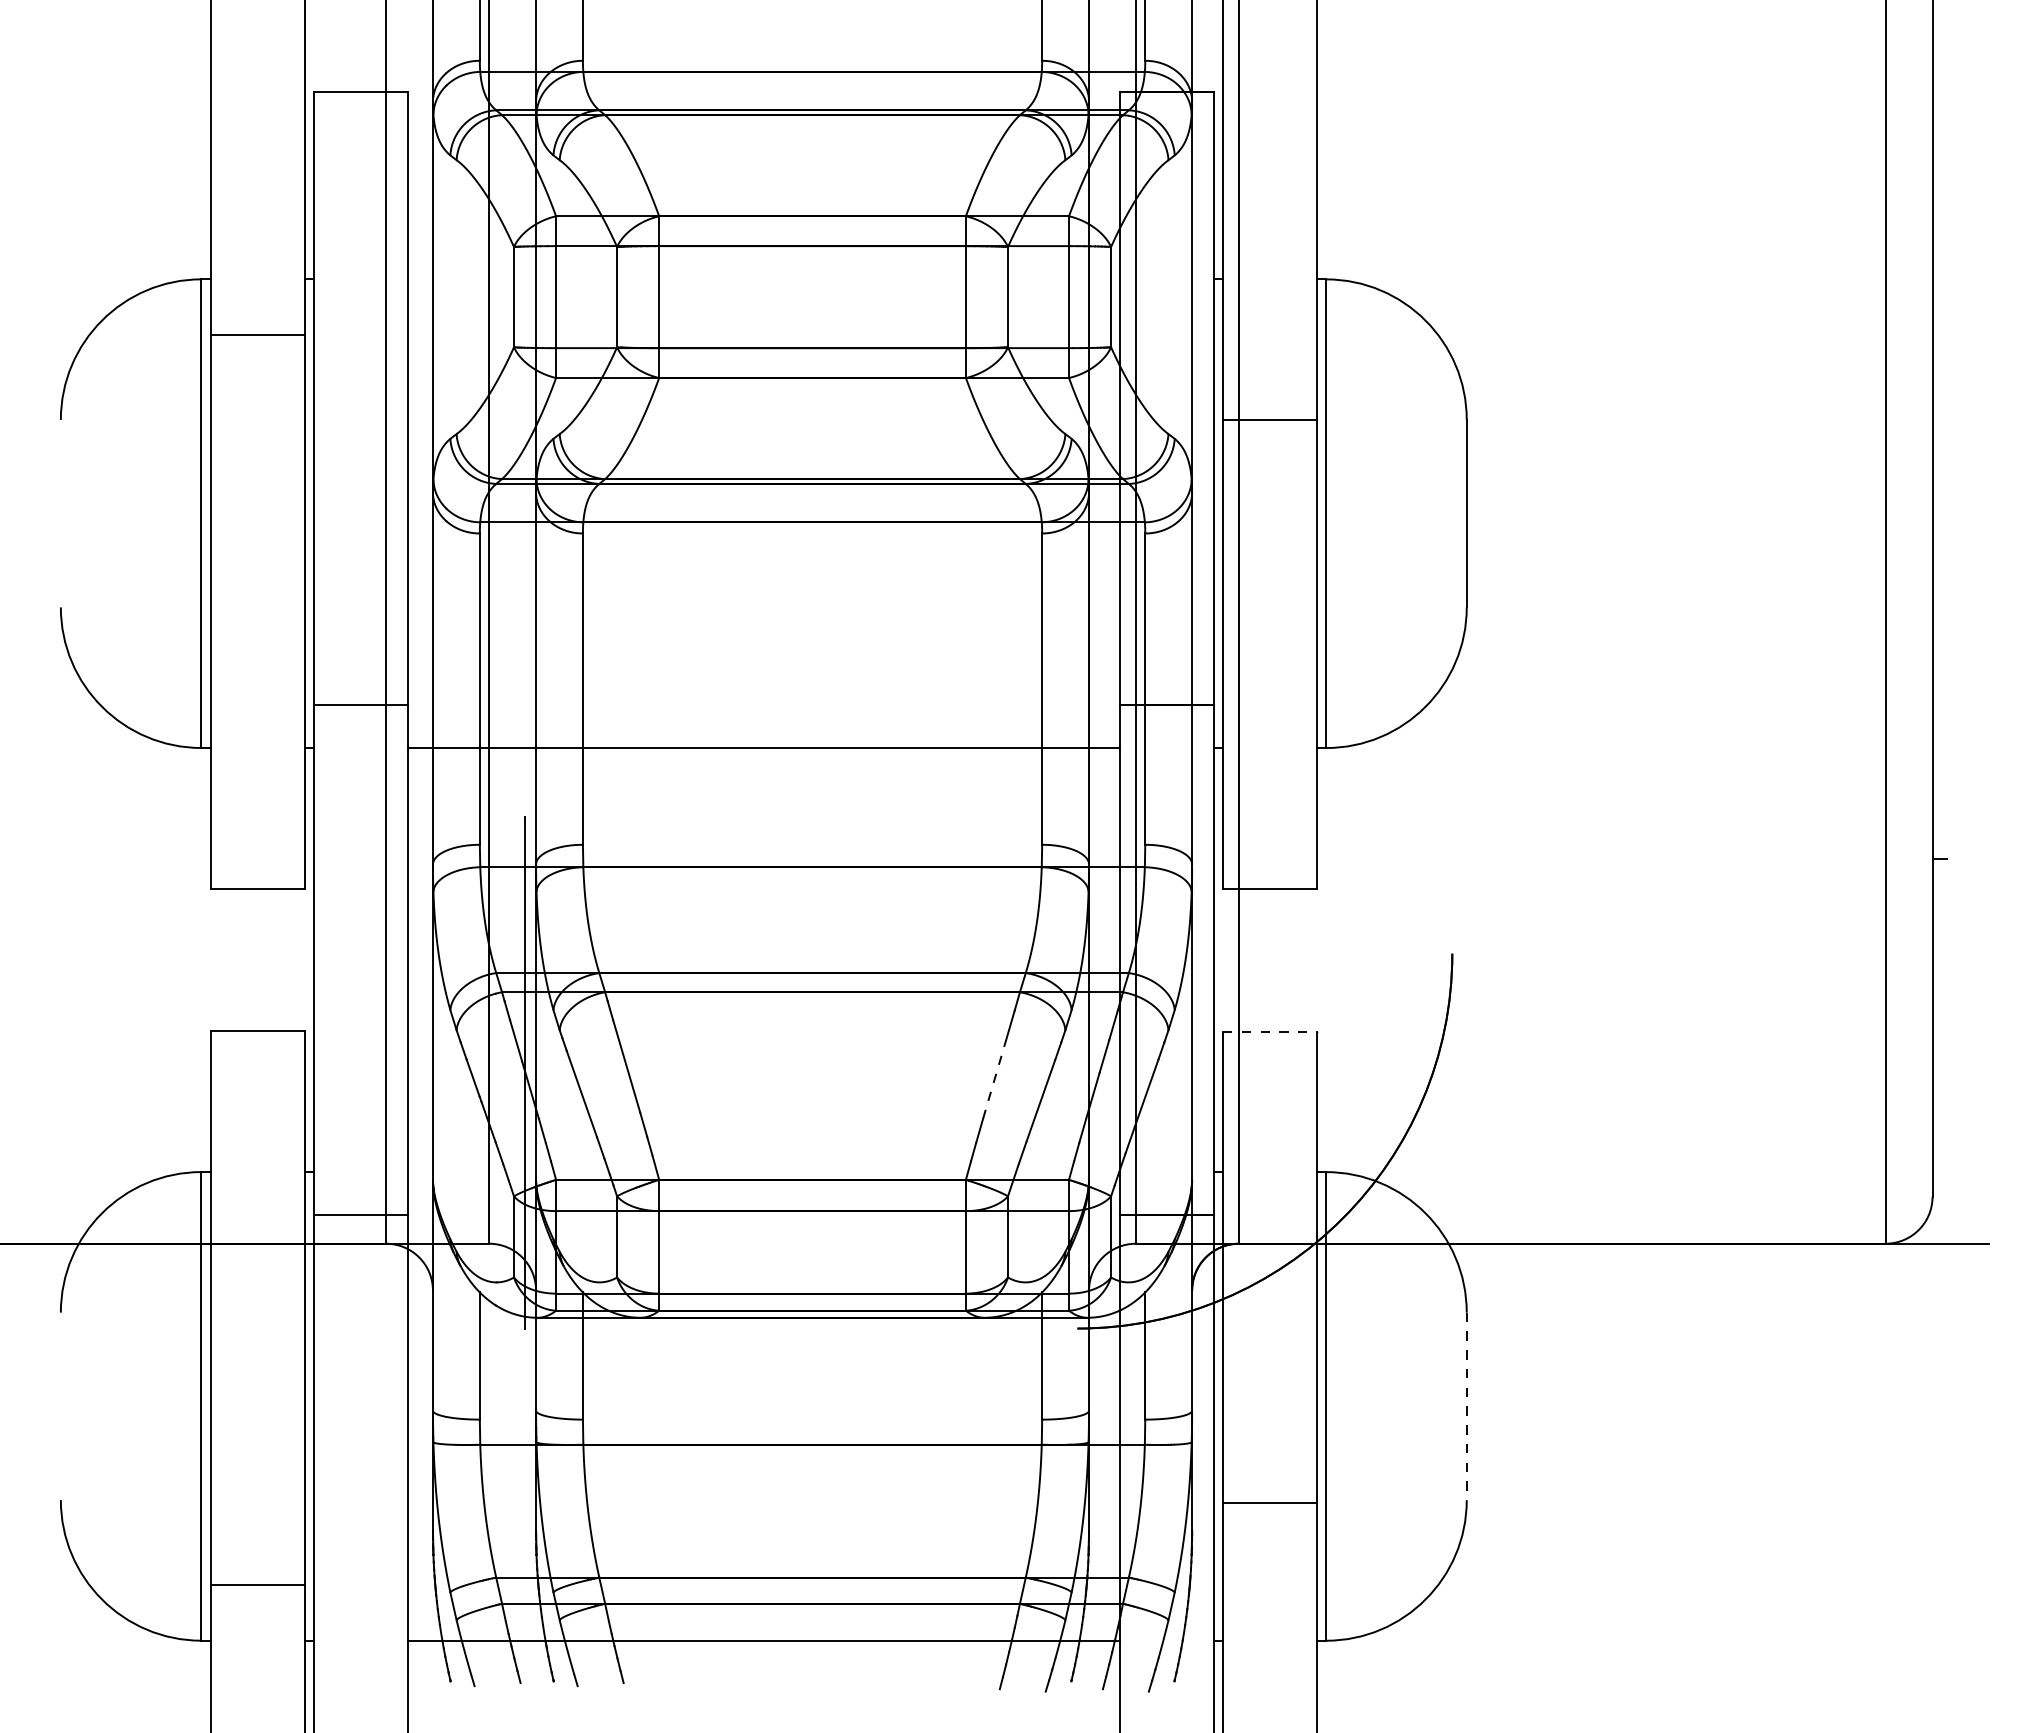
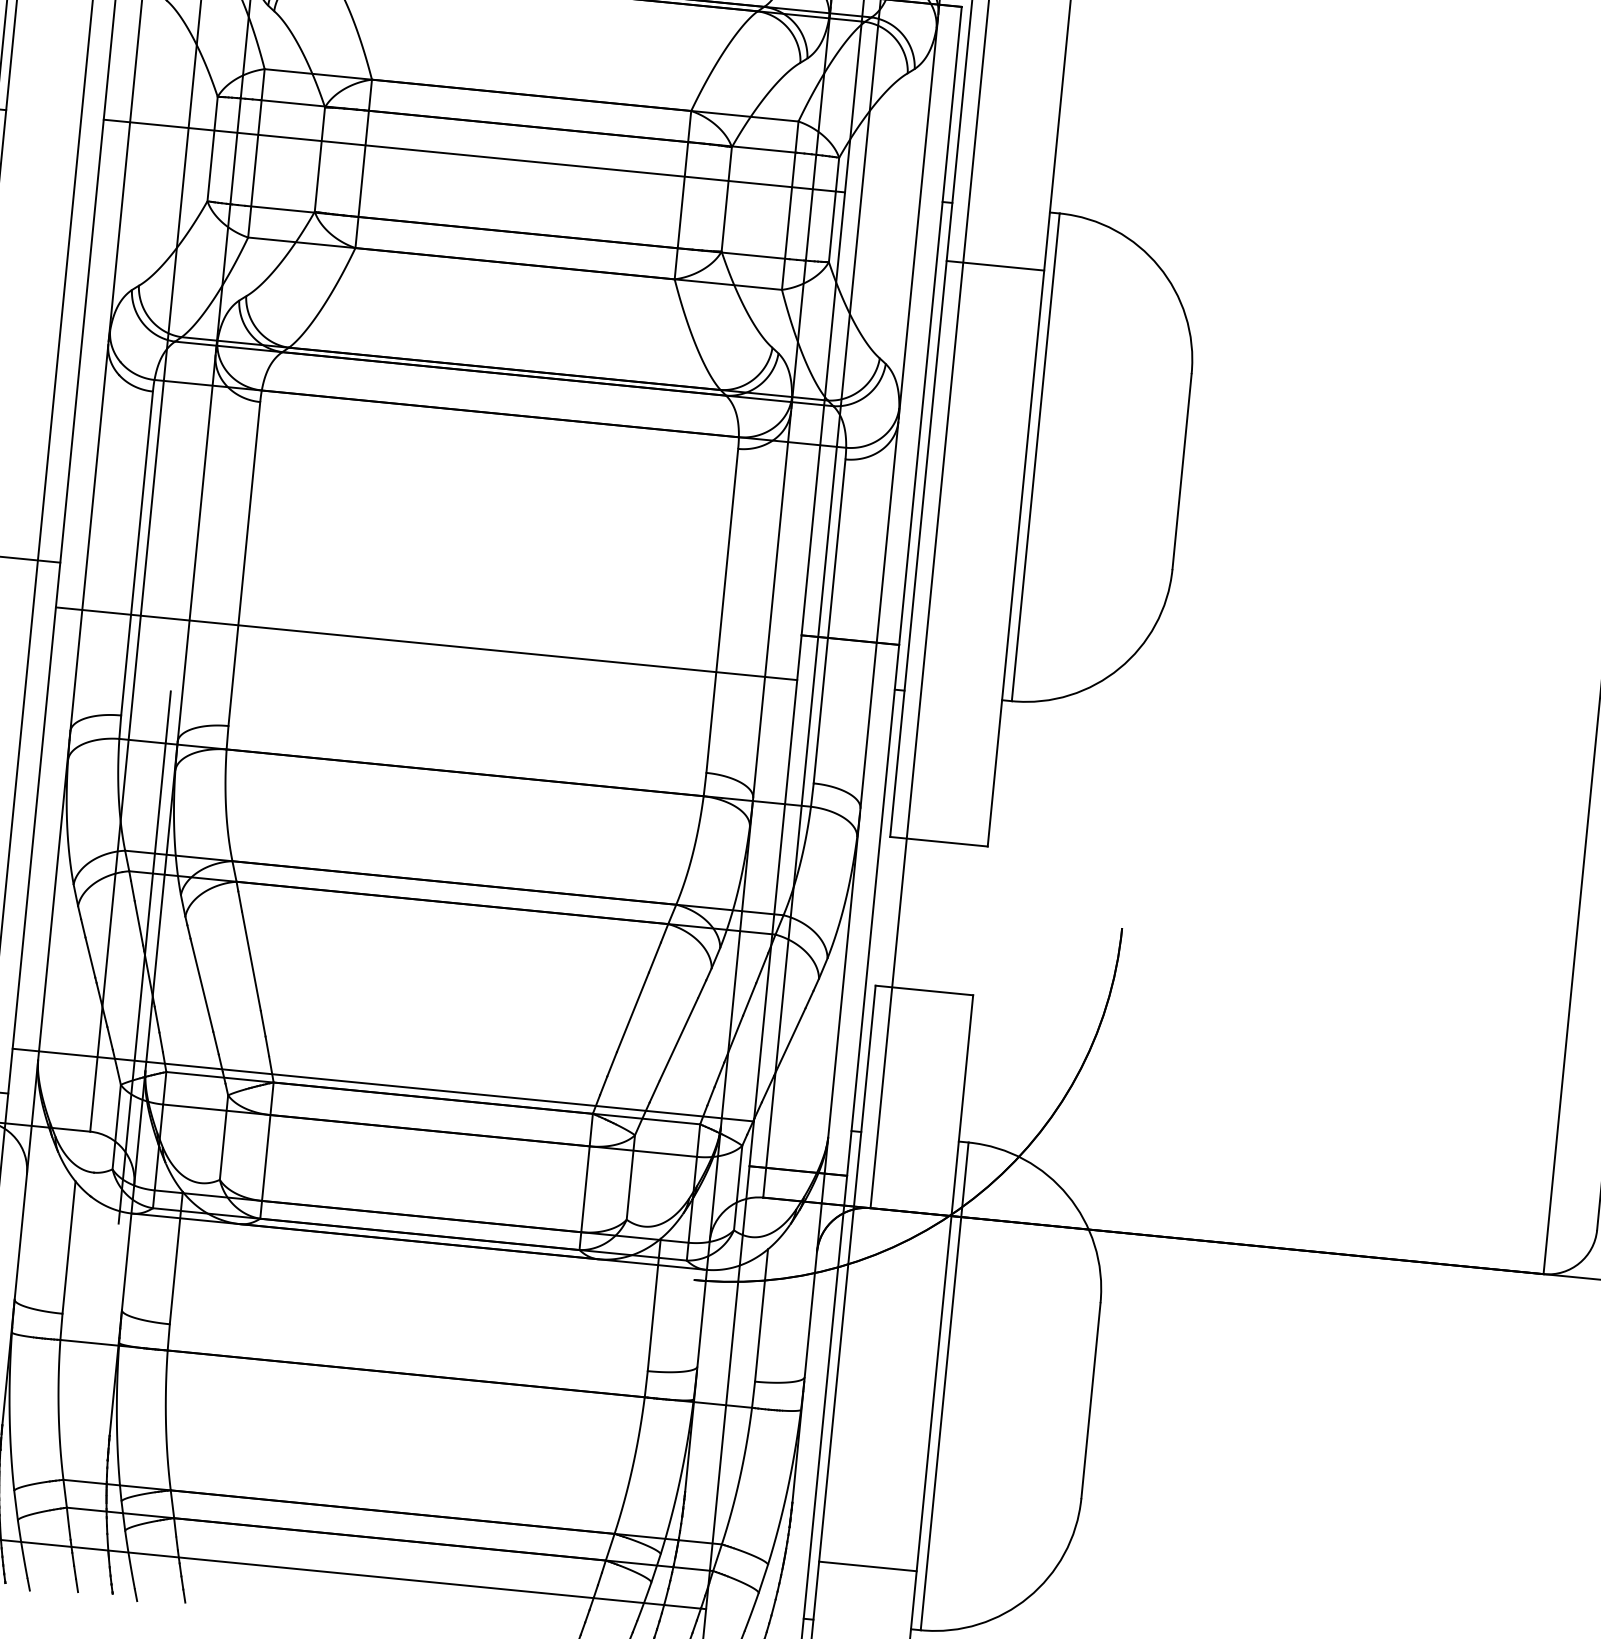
line: (763, 279) -> (474, 156), added
line: (1269, 420) -> (994, 266), moved
line: (1269, 1031) -> (923, 990), dashed -> solid
line: (994, 1079) -> (632, 1012), dashed -> solid
line: (763, 1172) -> (382, 1085), added
line: (1466, 1406) -> (1090, 1400), dashed -> solid
line: (1269, 1502) -> (867, 1565), moved

